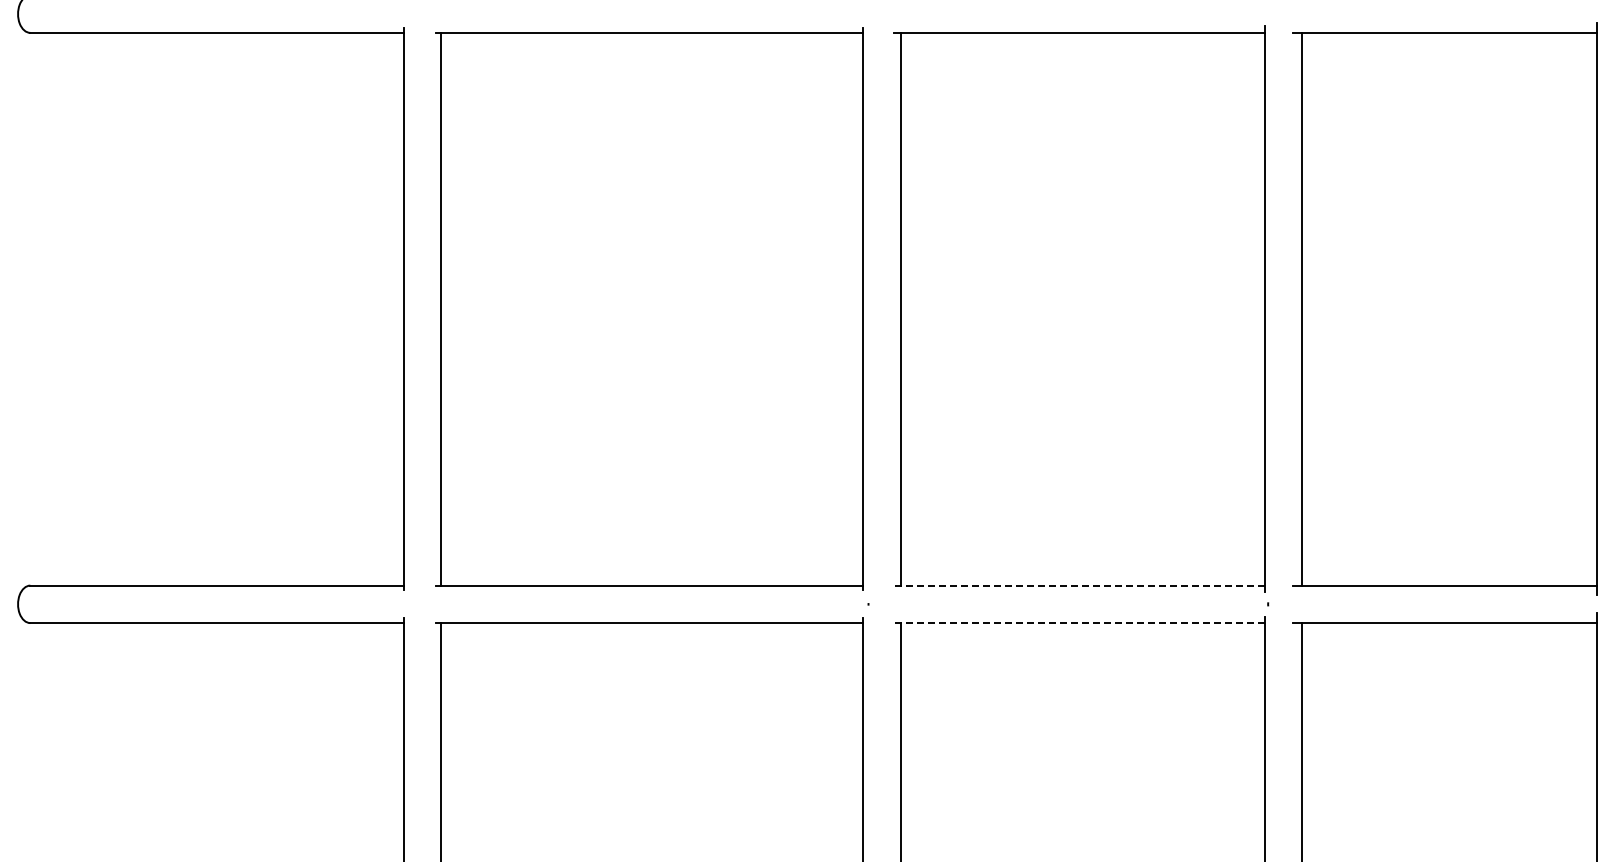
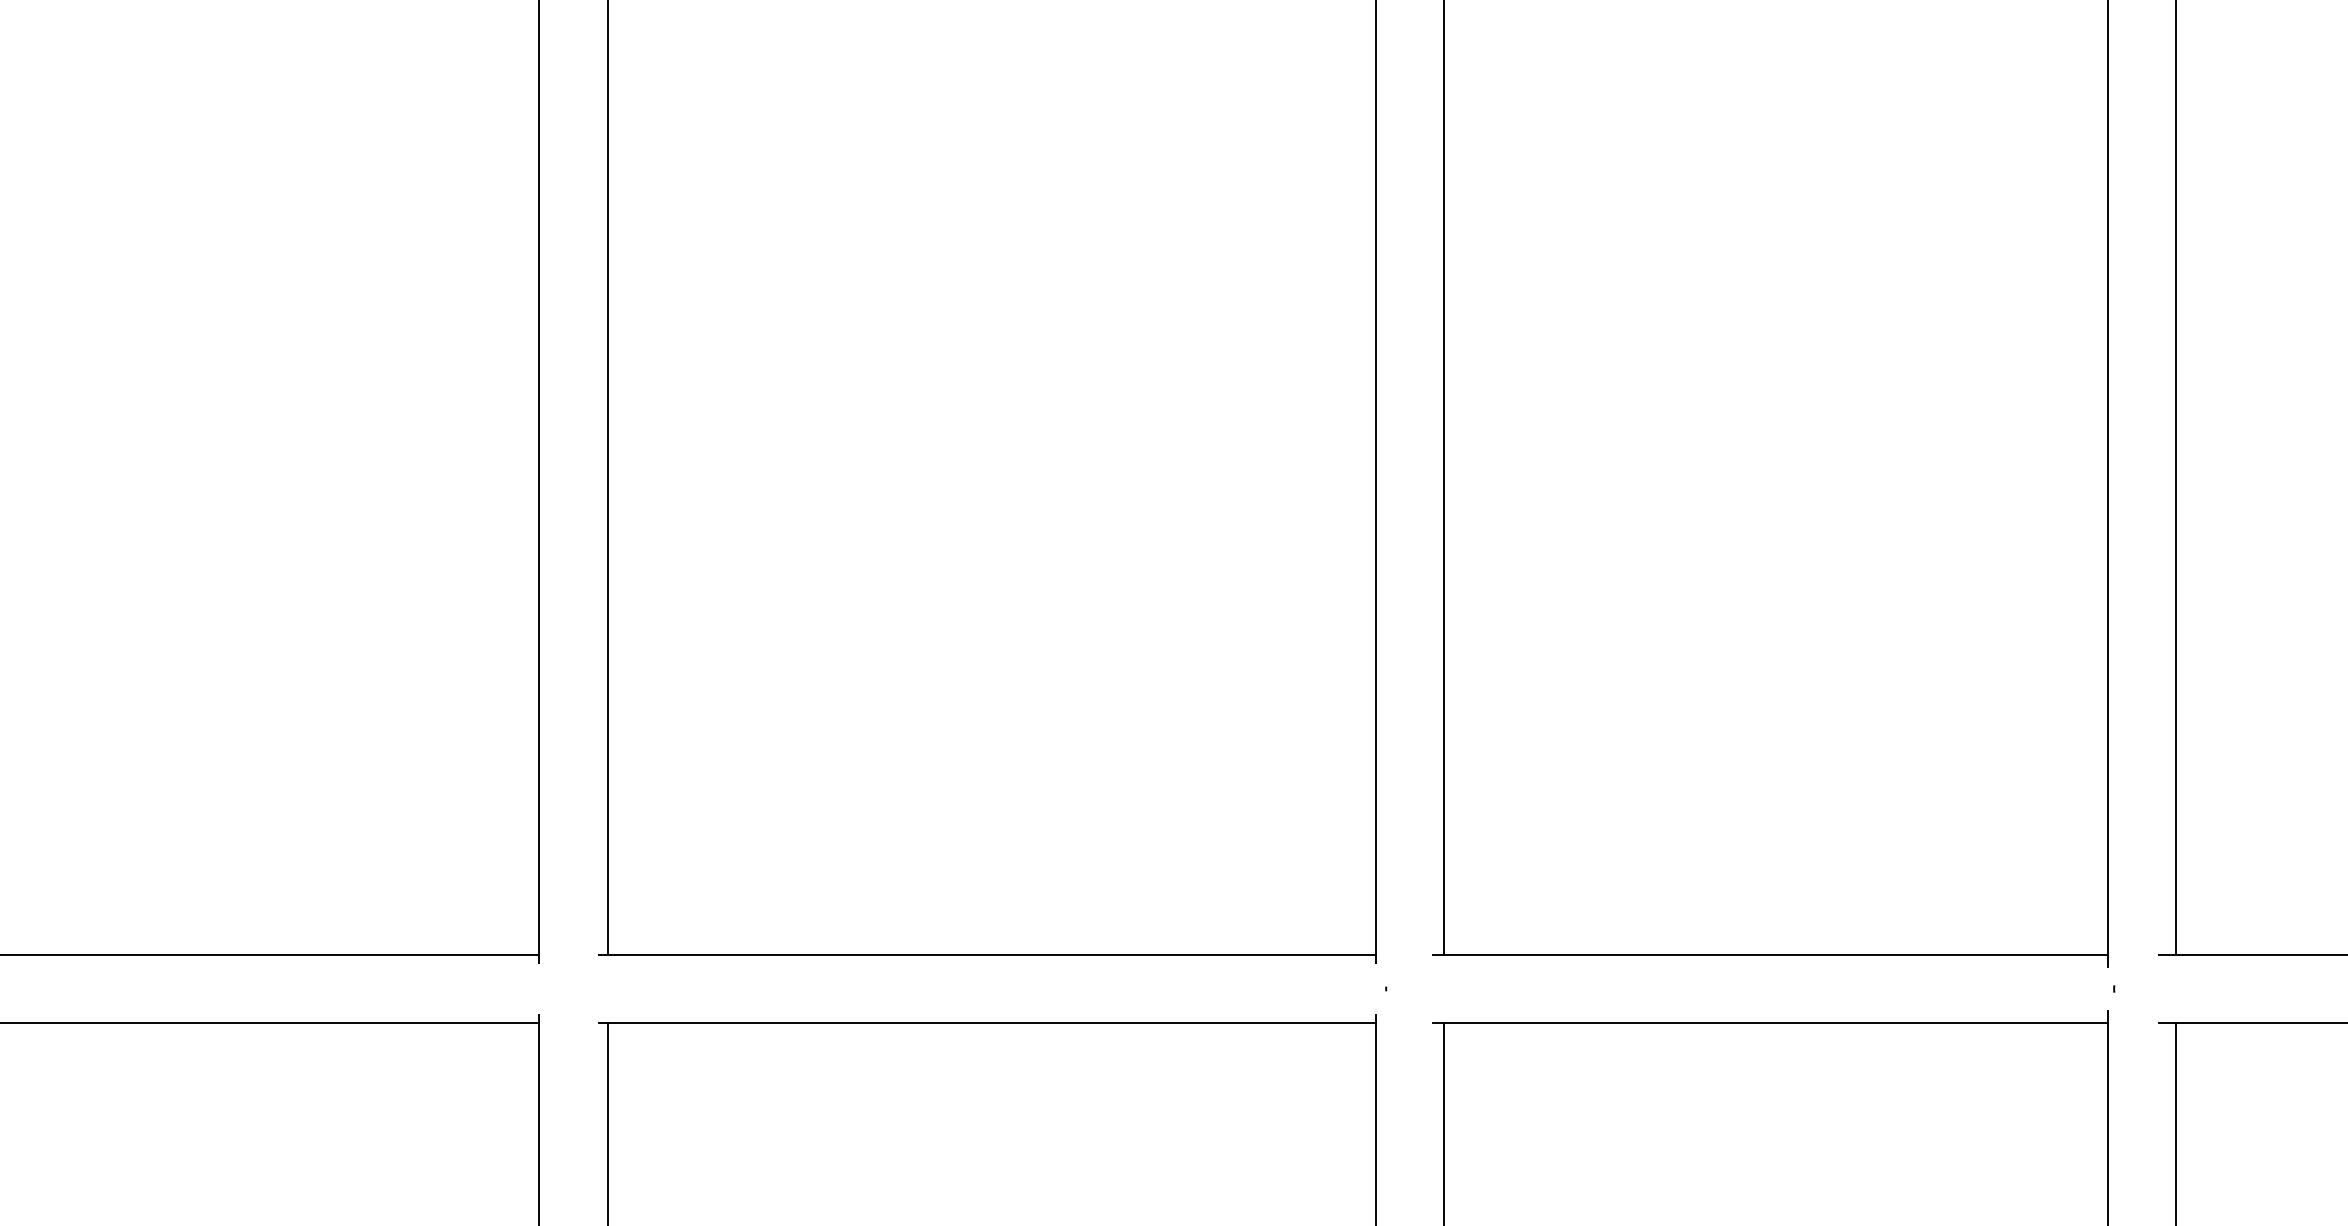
line: (1078, 585) -> (1768, 954), dashed -> solid
line: (1078, 623) -> (1768, 1023), dashed -> solid

